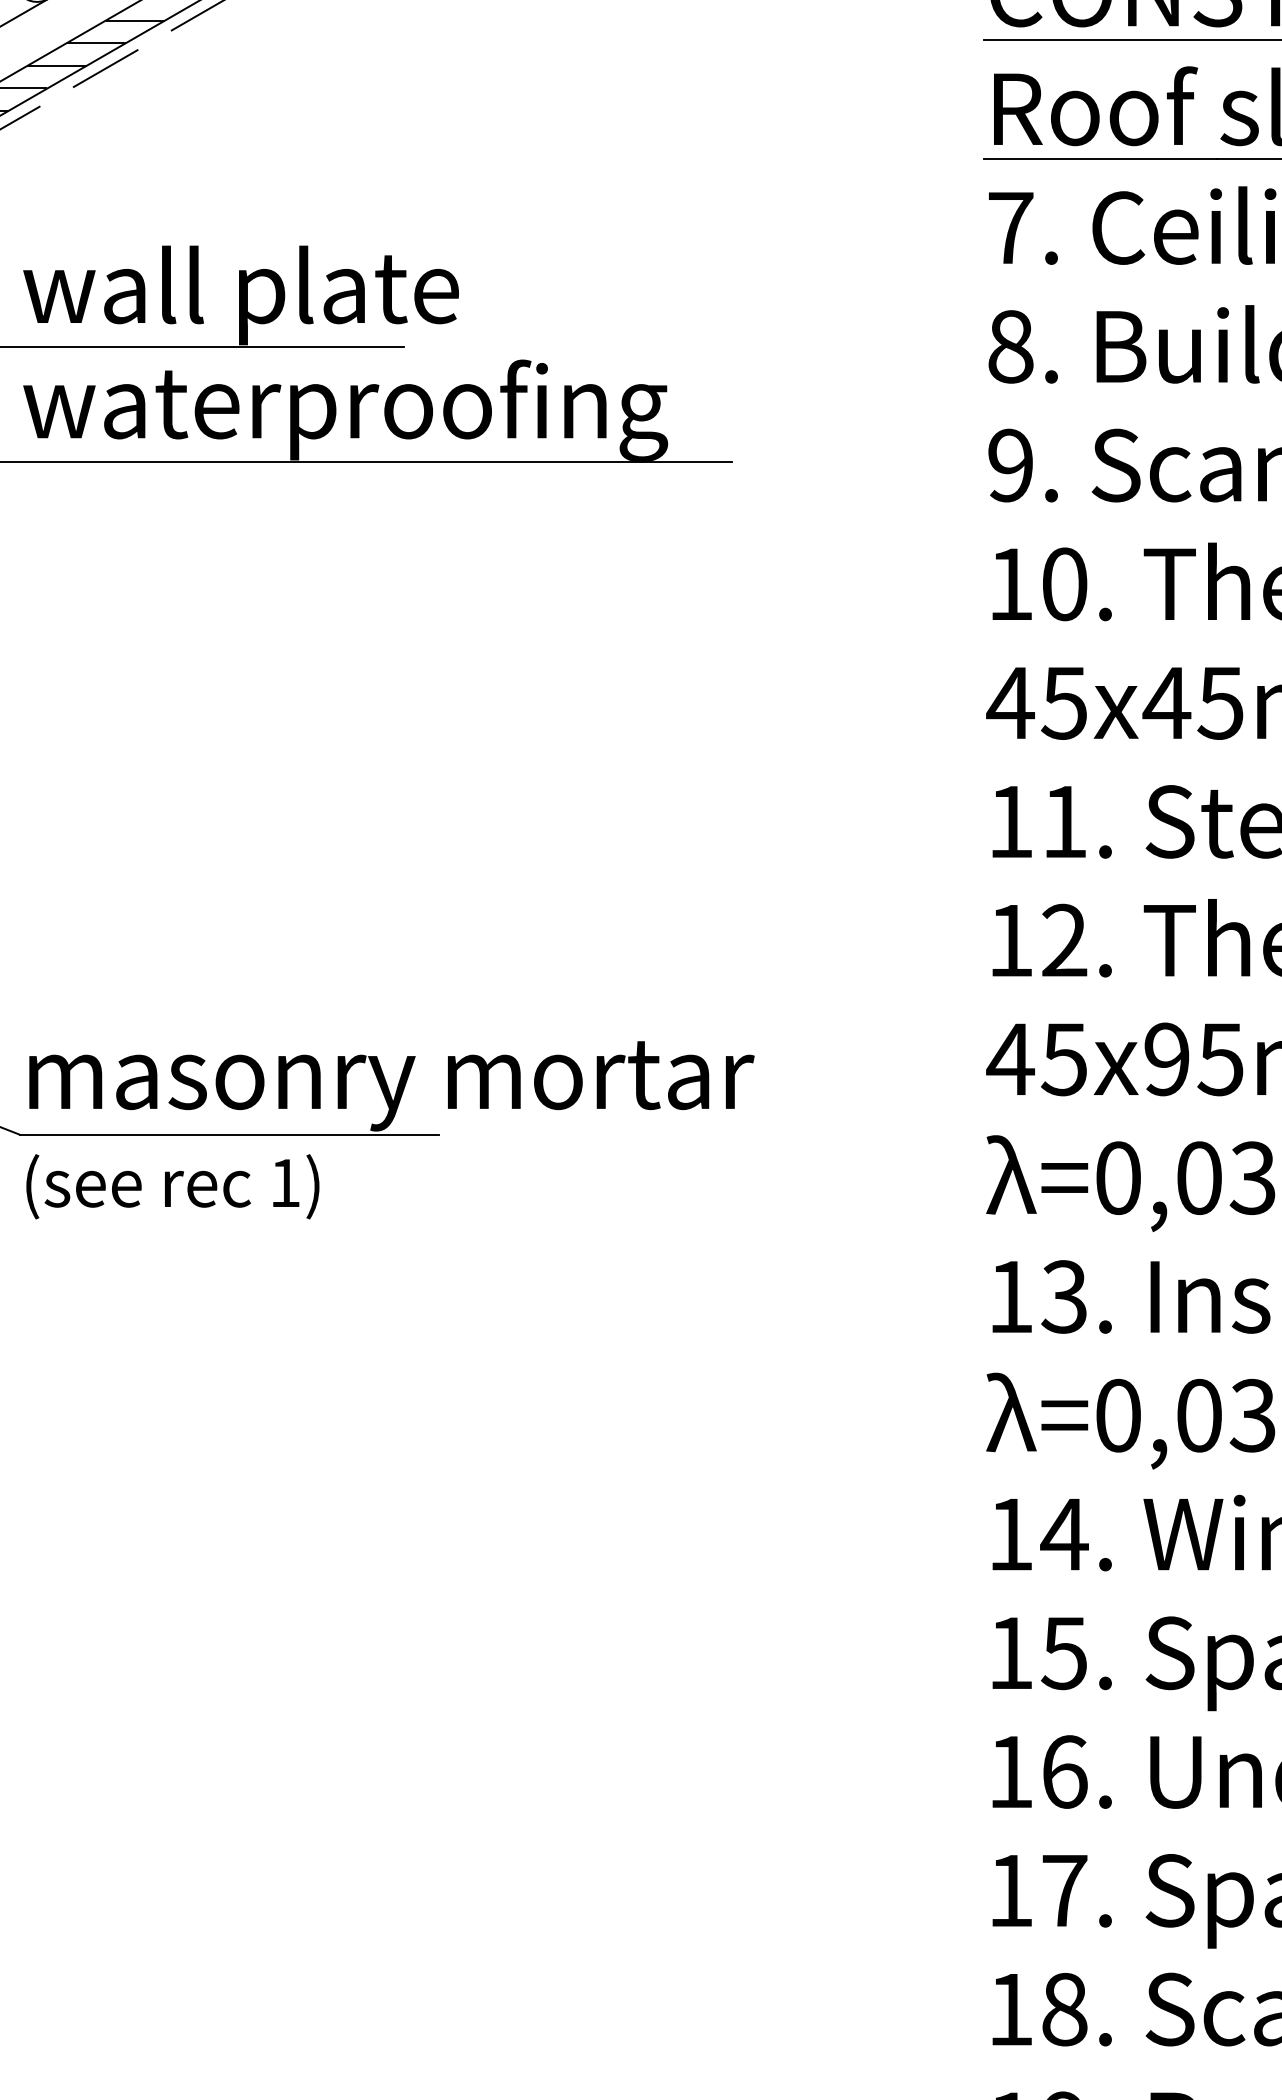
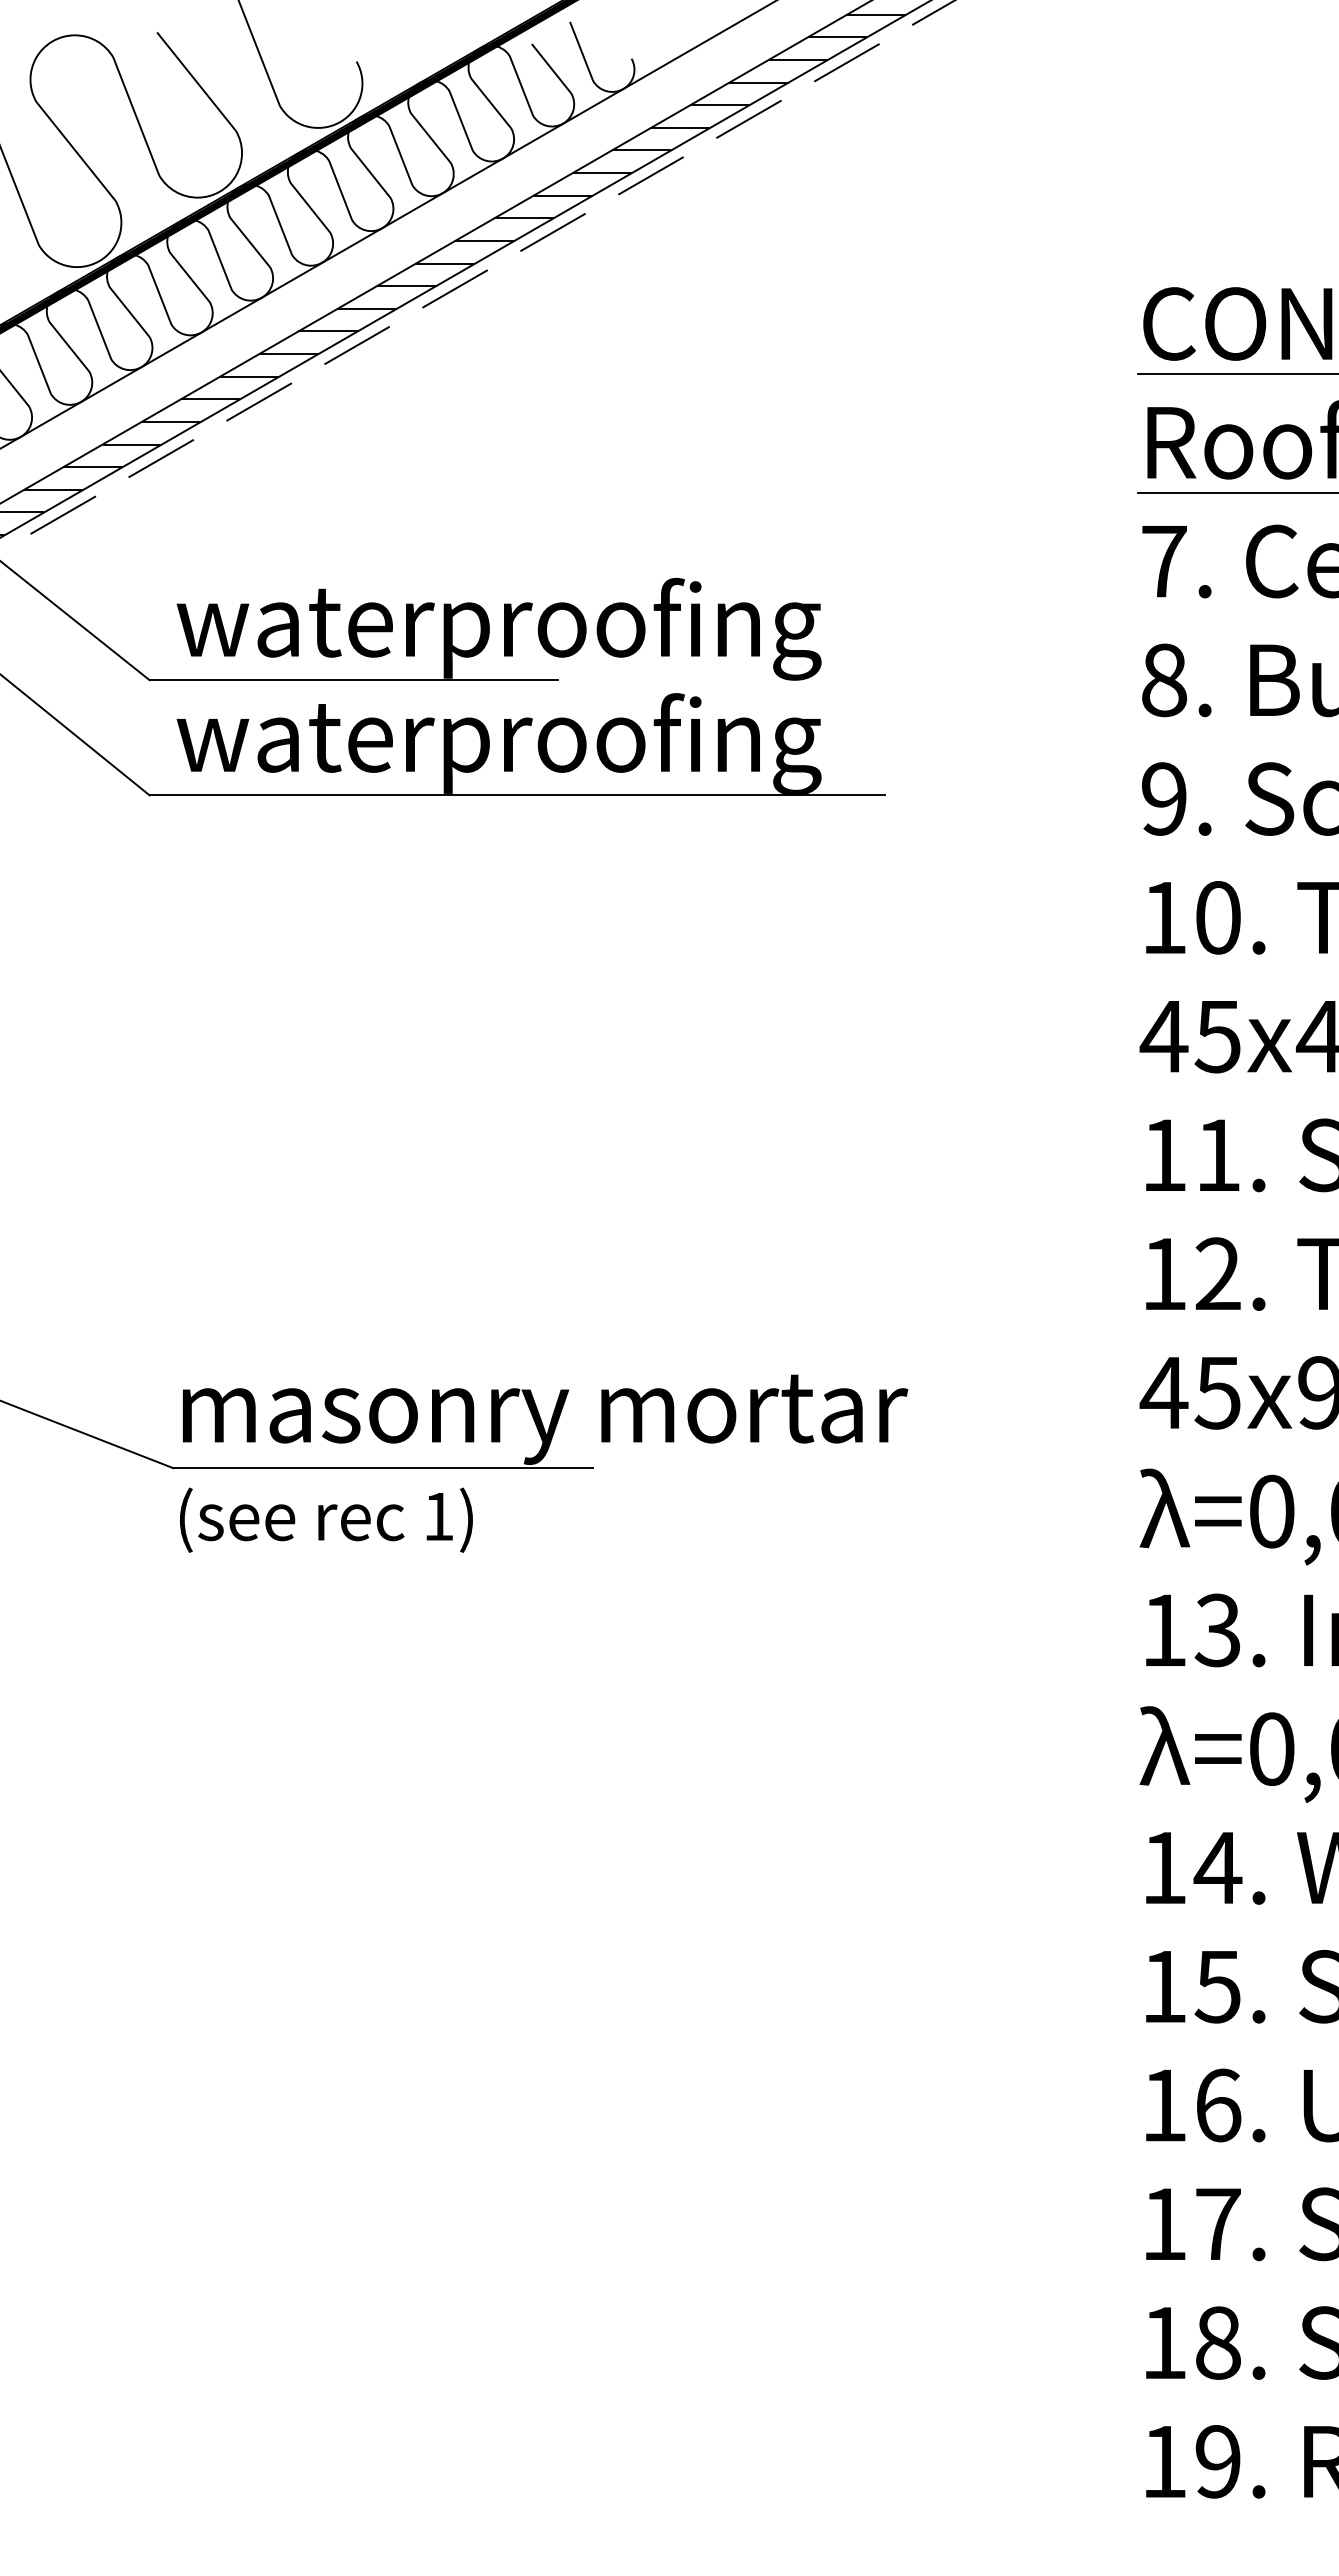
text: (411, 295) -> (565, 628), wall plate -> waterproofing

